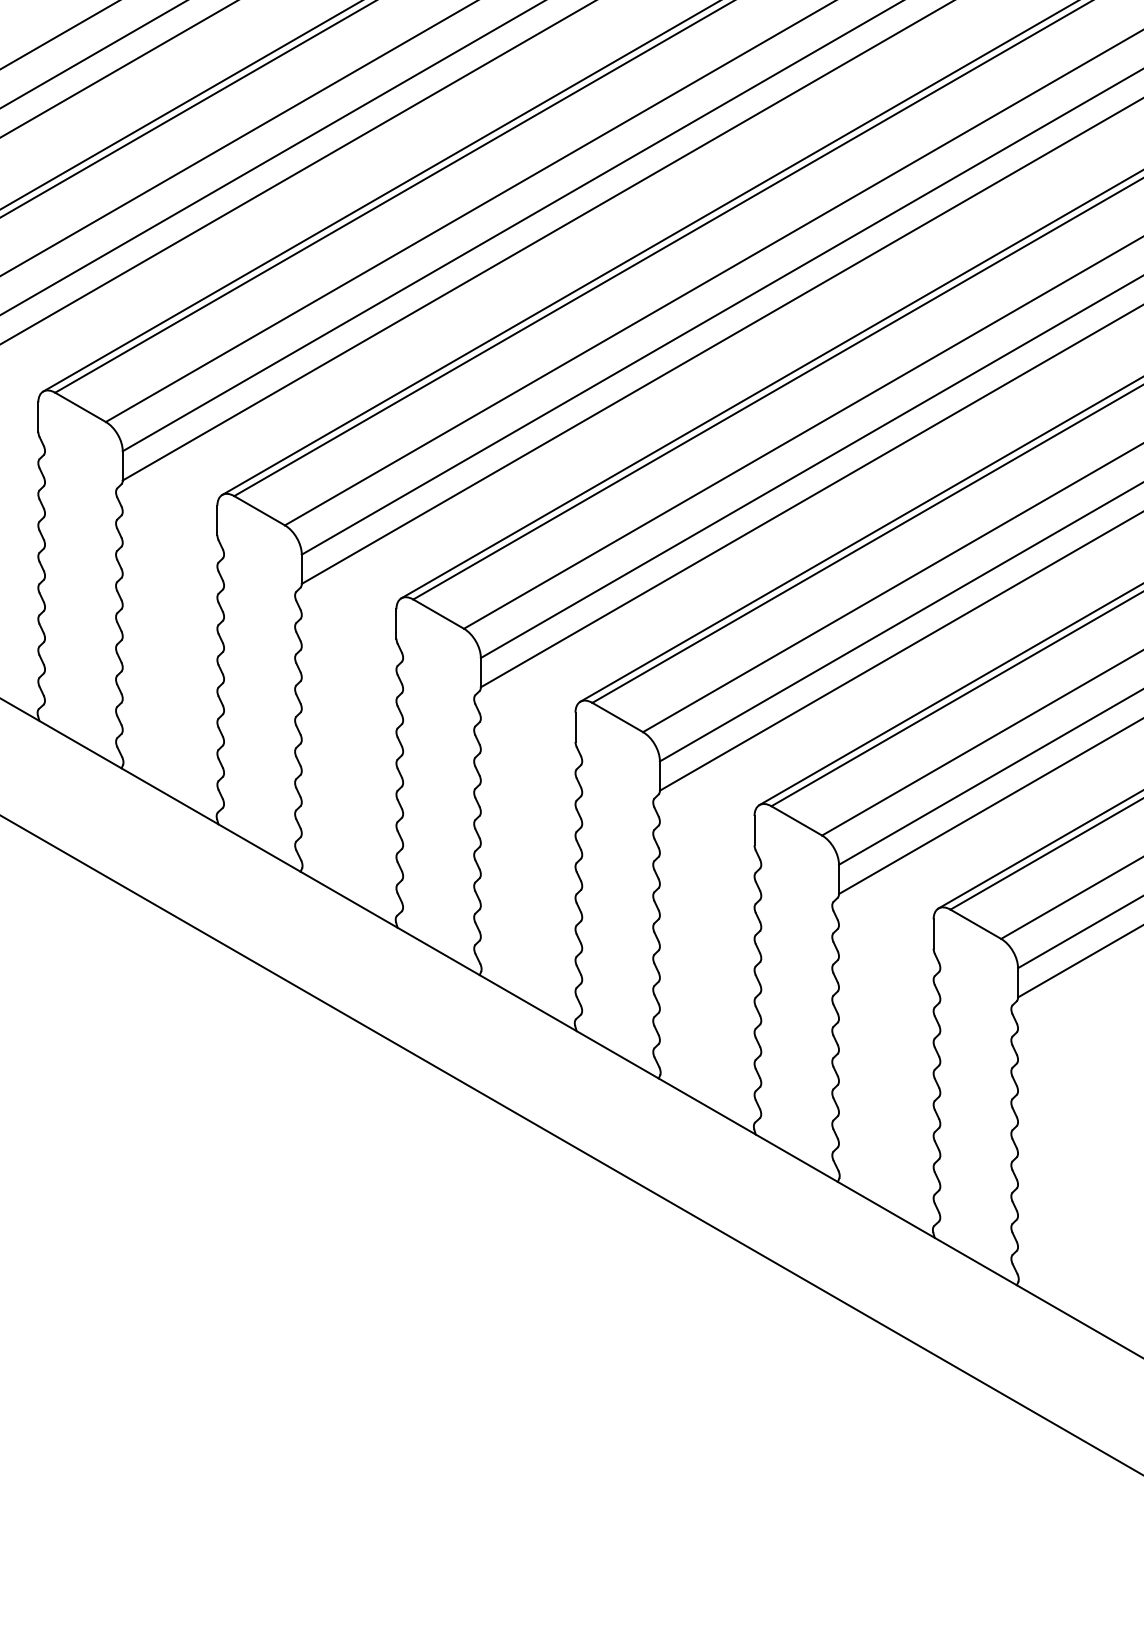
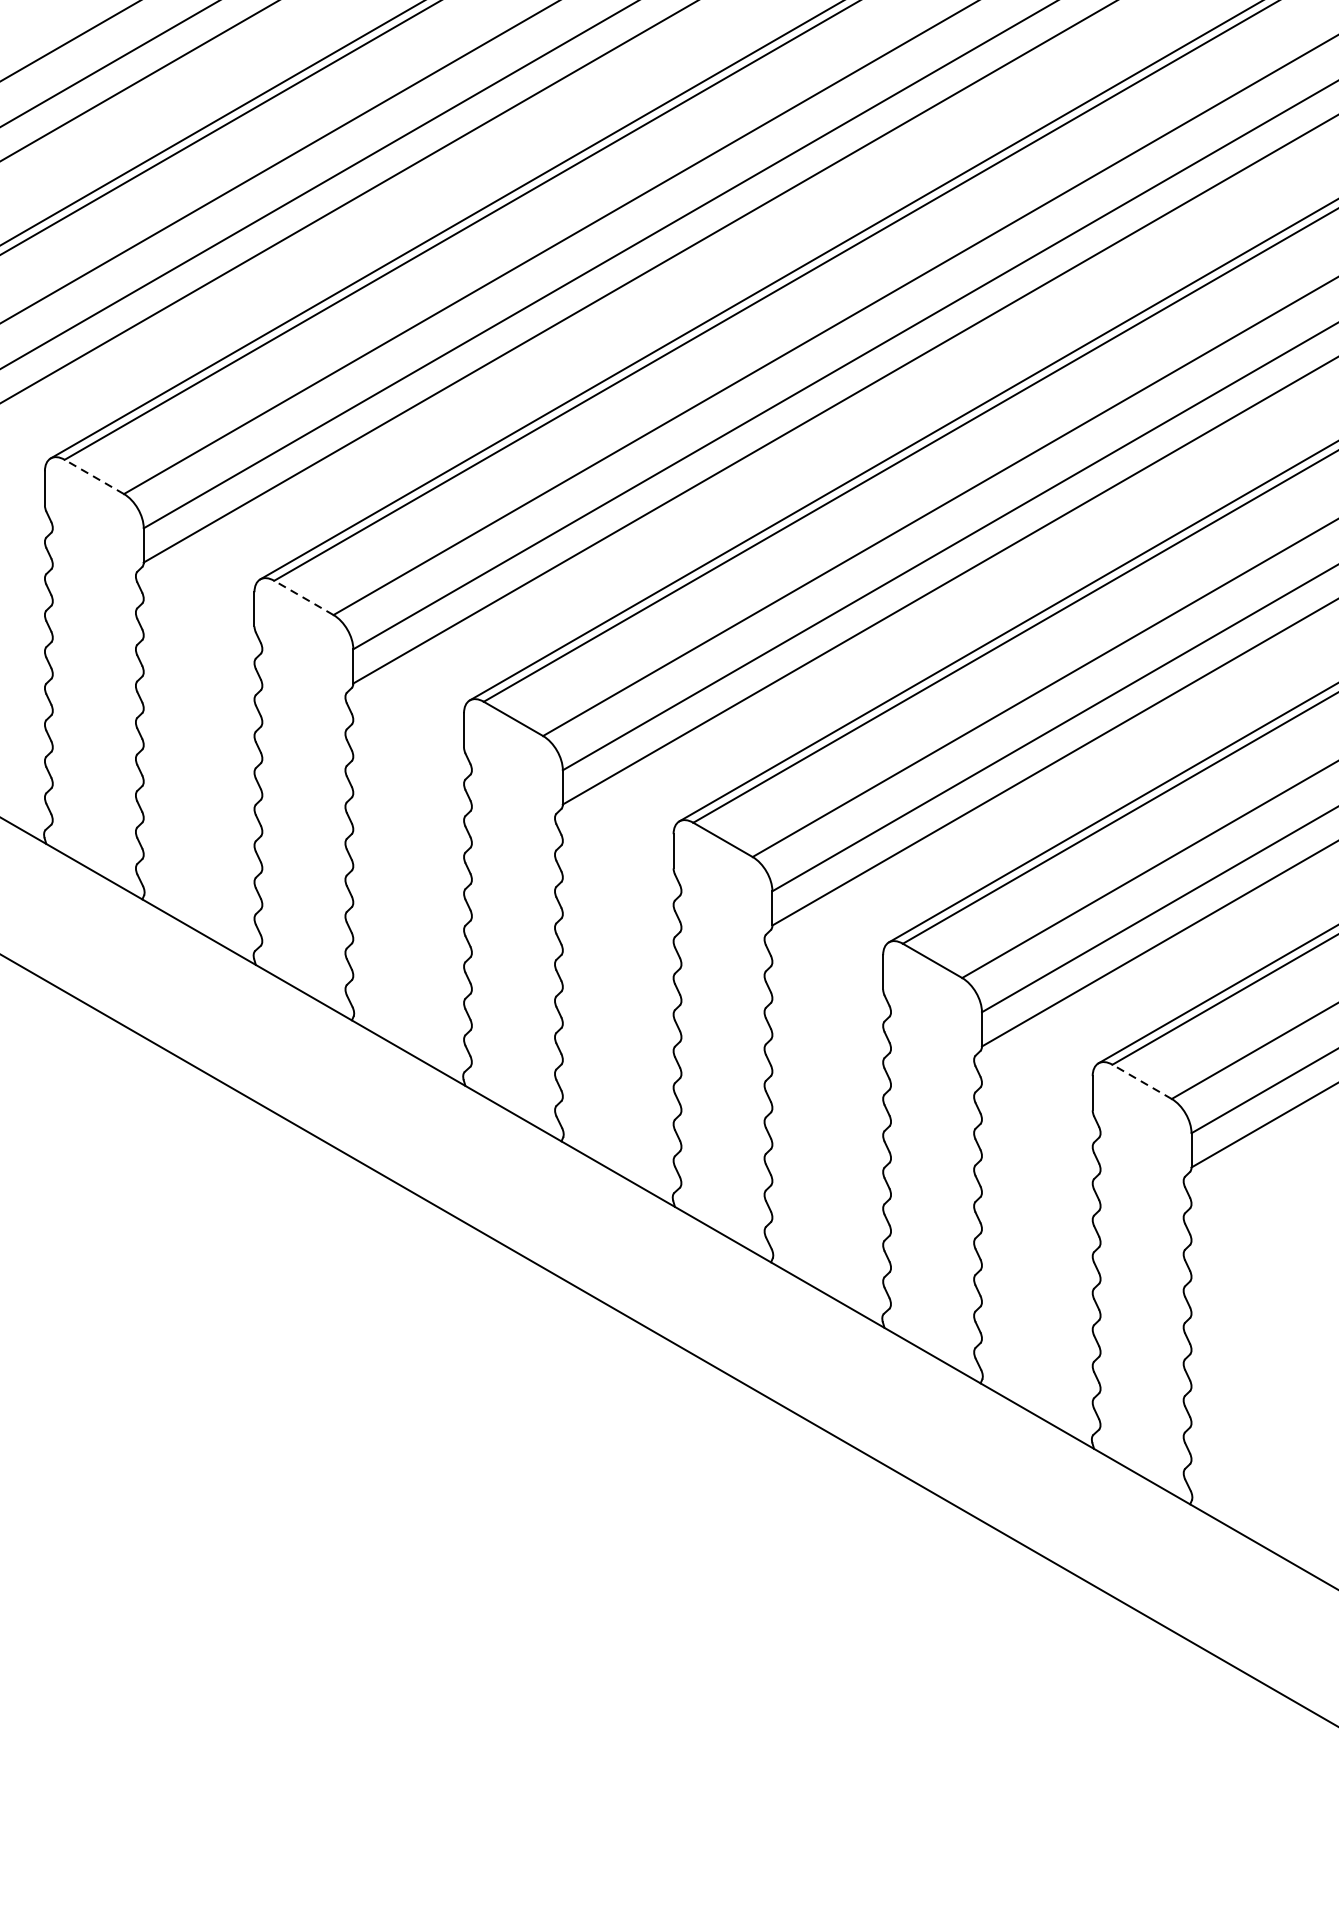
line: (80, 407) -> (94, 477), solid -> dashed
line: (259, 510) -> (303, 597), solid -> dashed
line: (975, 924) -> (1141, 1082), solid -> dashed

